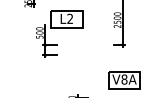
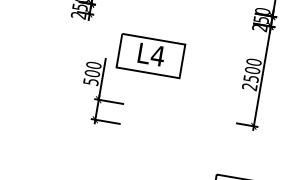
text: (70, 18) -> (158, 55), L2 -> L4

